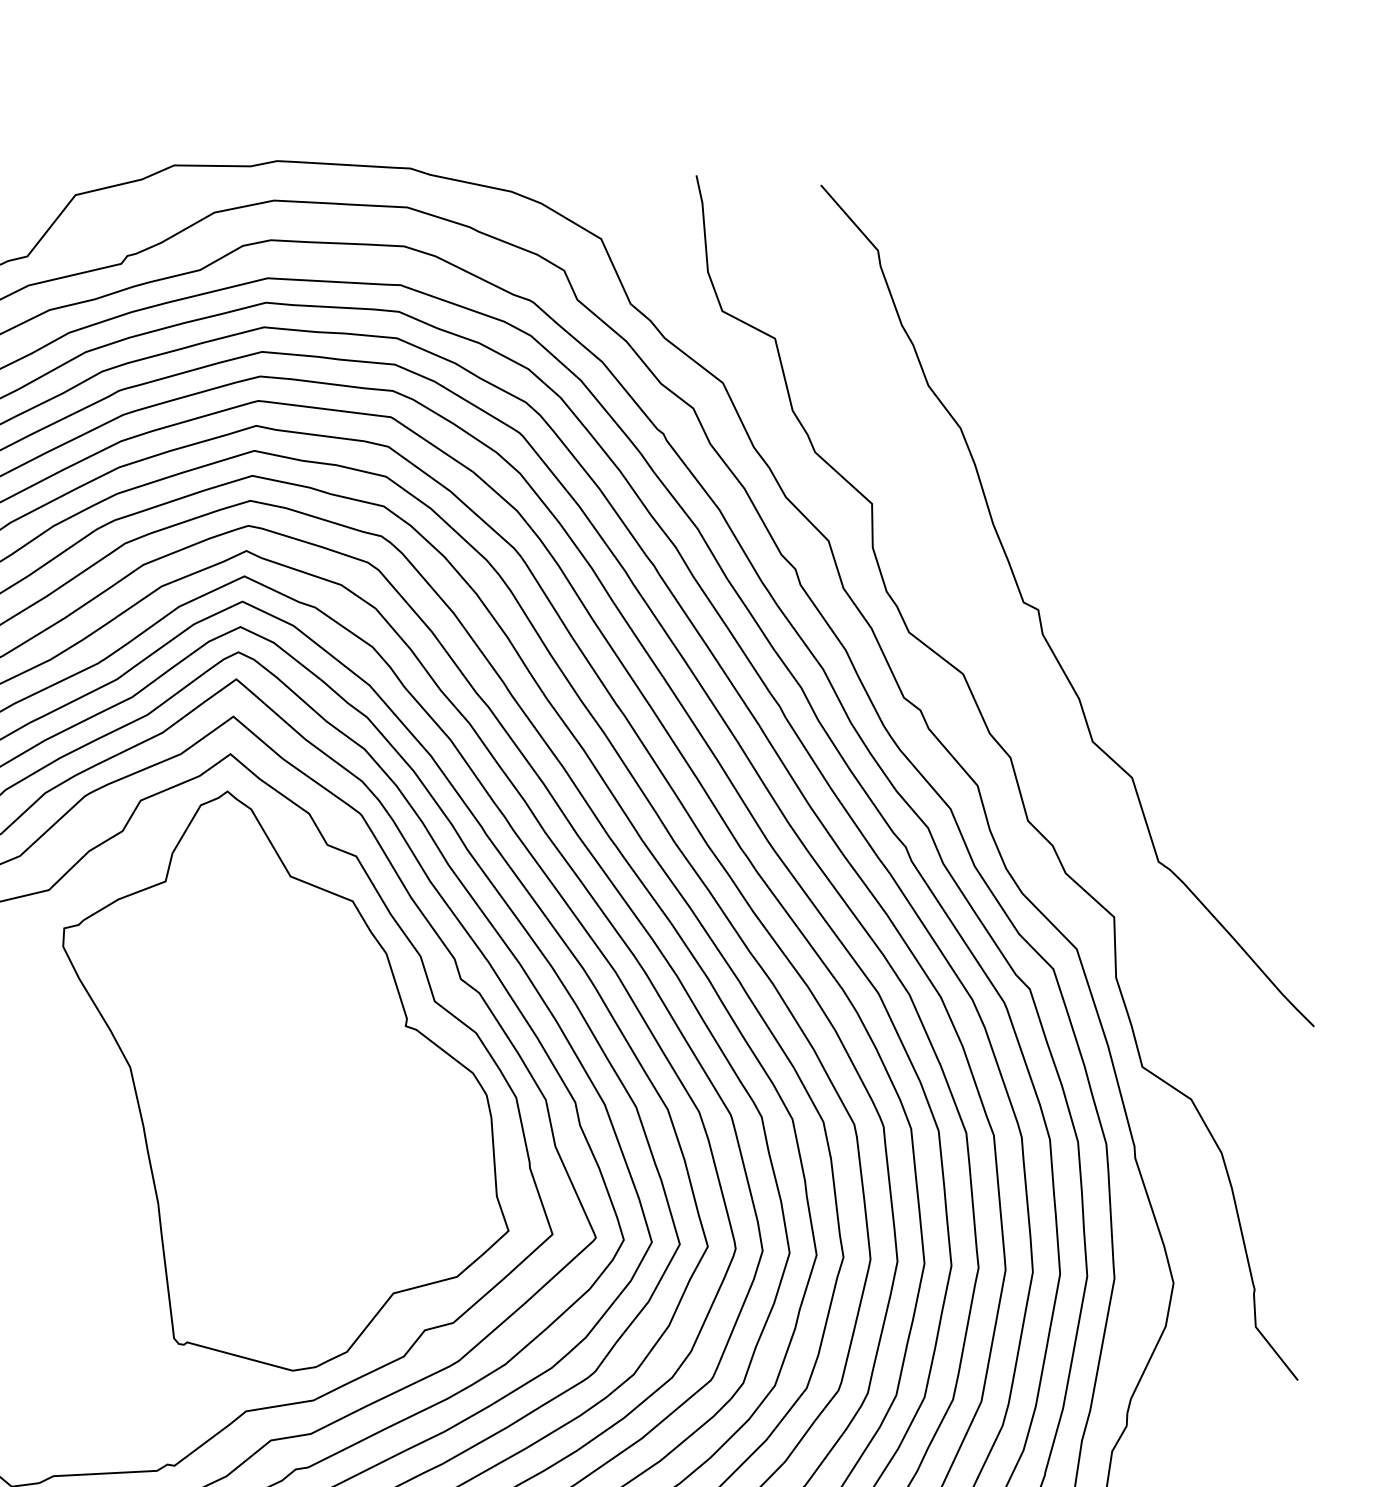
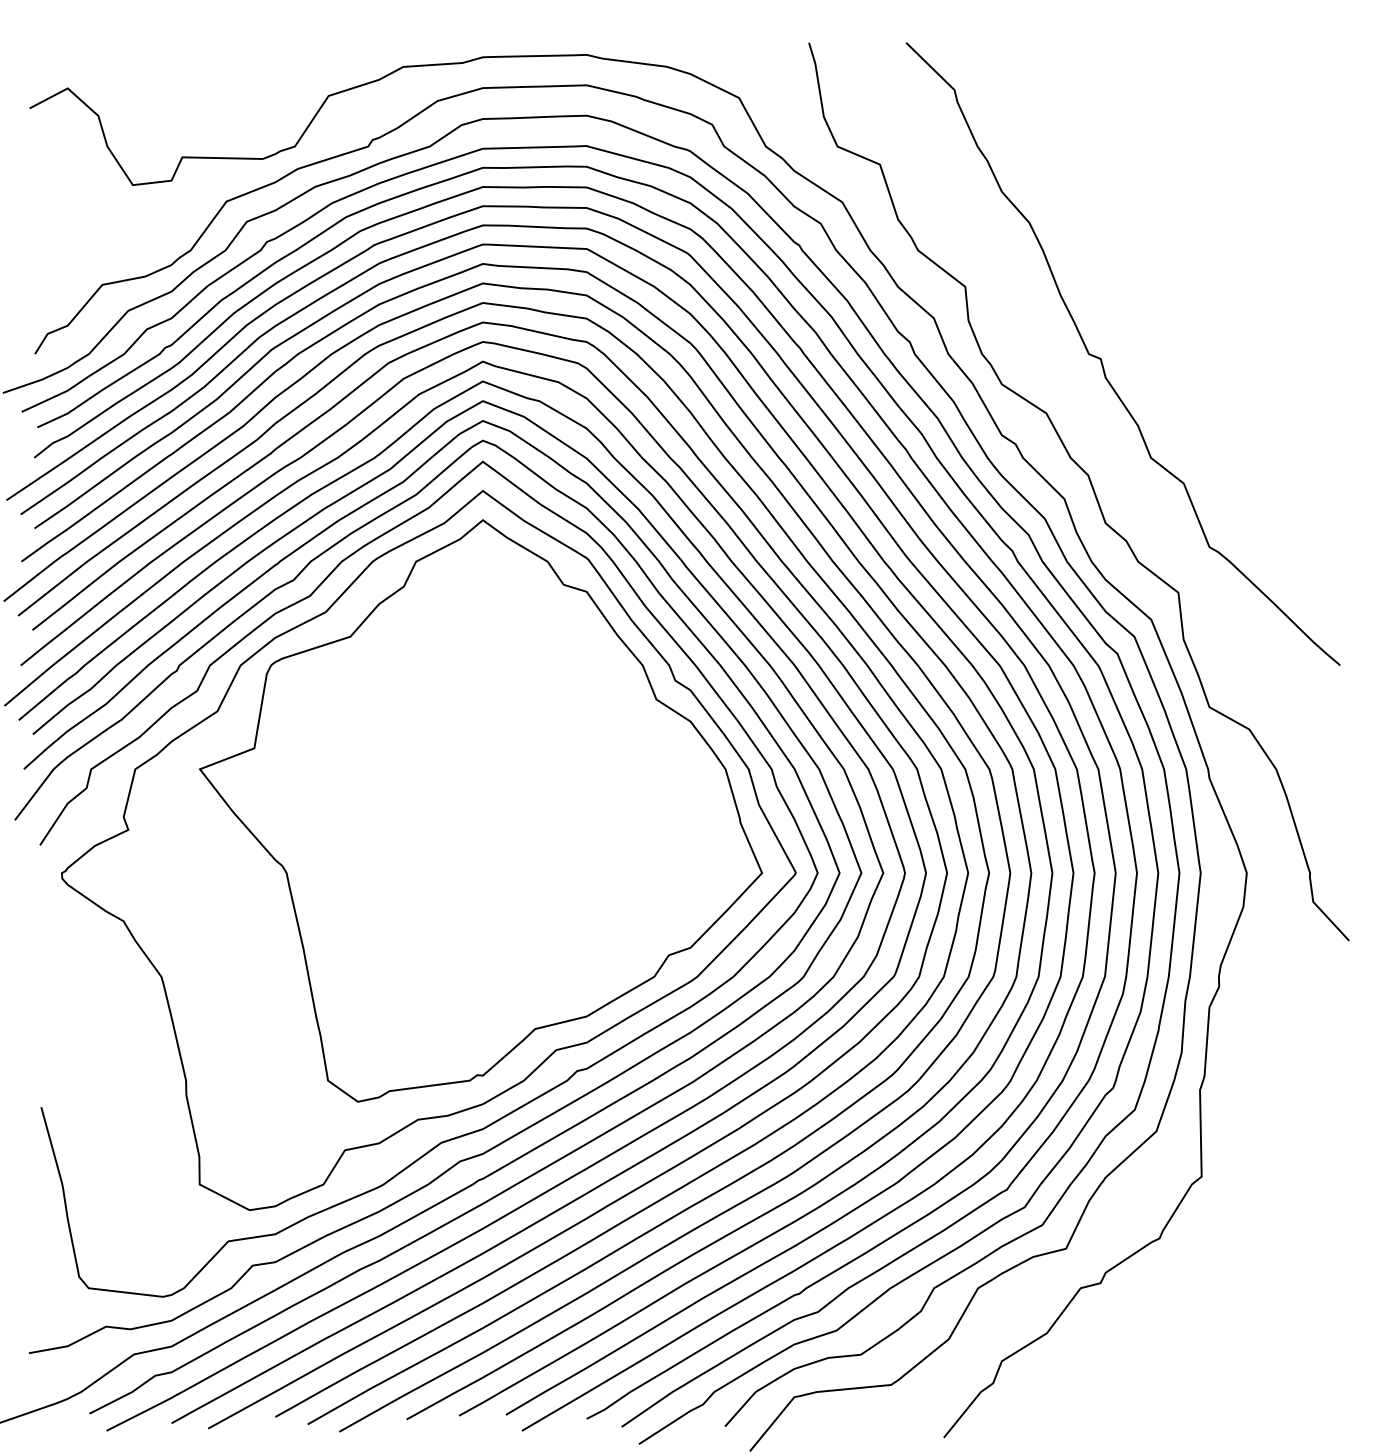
part: (285, 1082) -> (545, 771), removed

